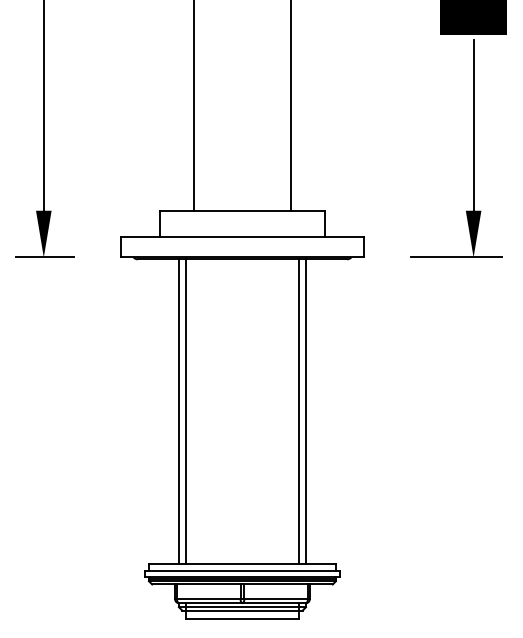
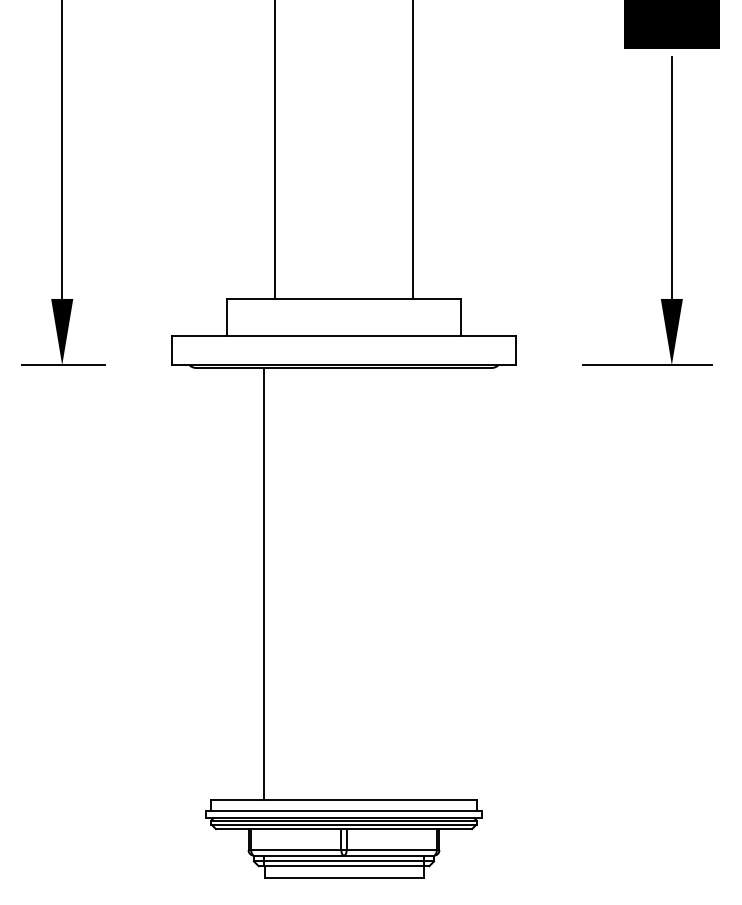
line: (178, 411) -> (253, 583), removed
line: (299, 411) -> (424, 583), removed
line: (306, 411) -> (434, 583), removed

